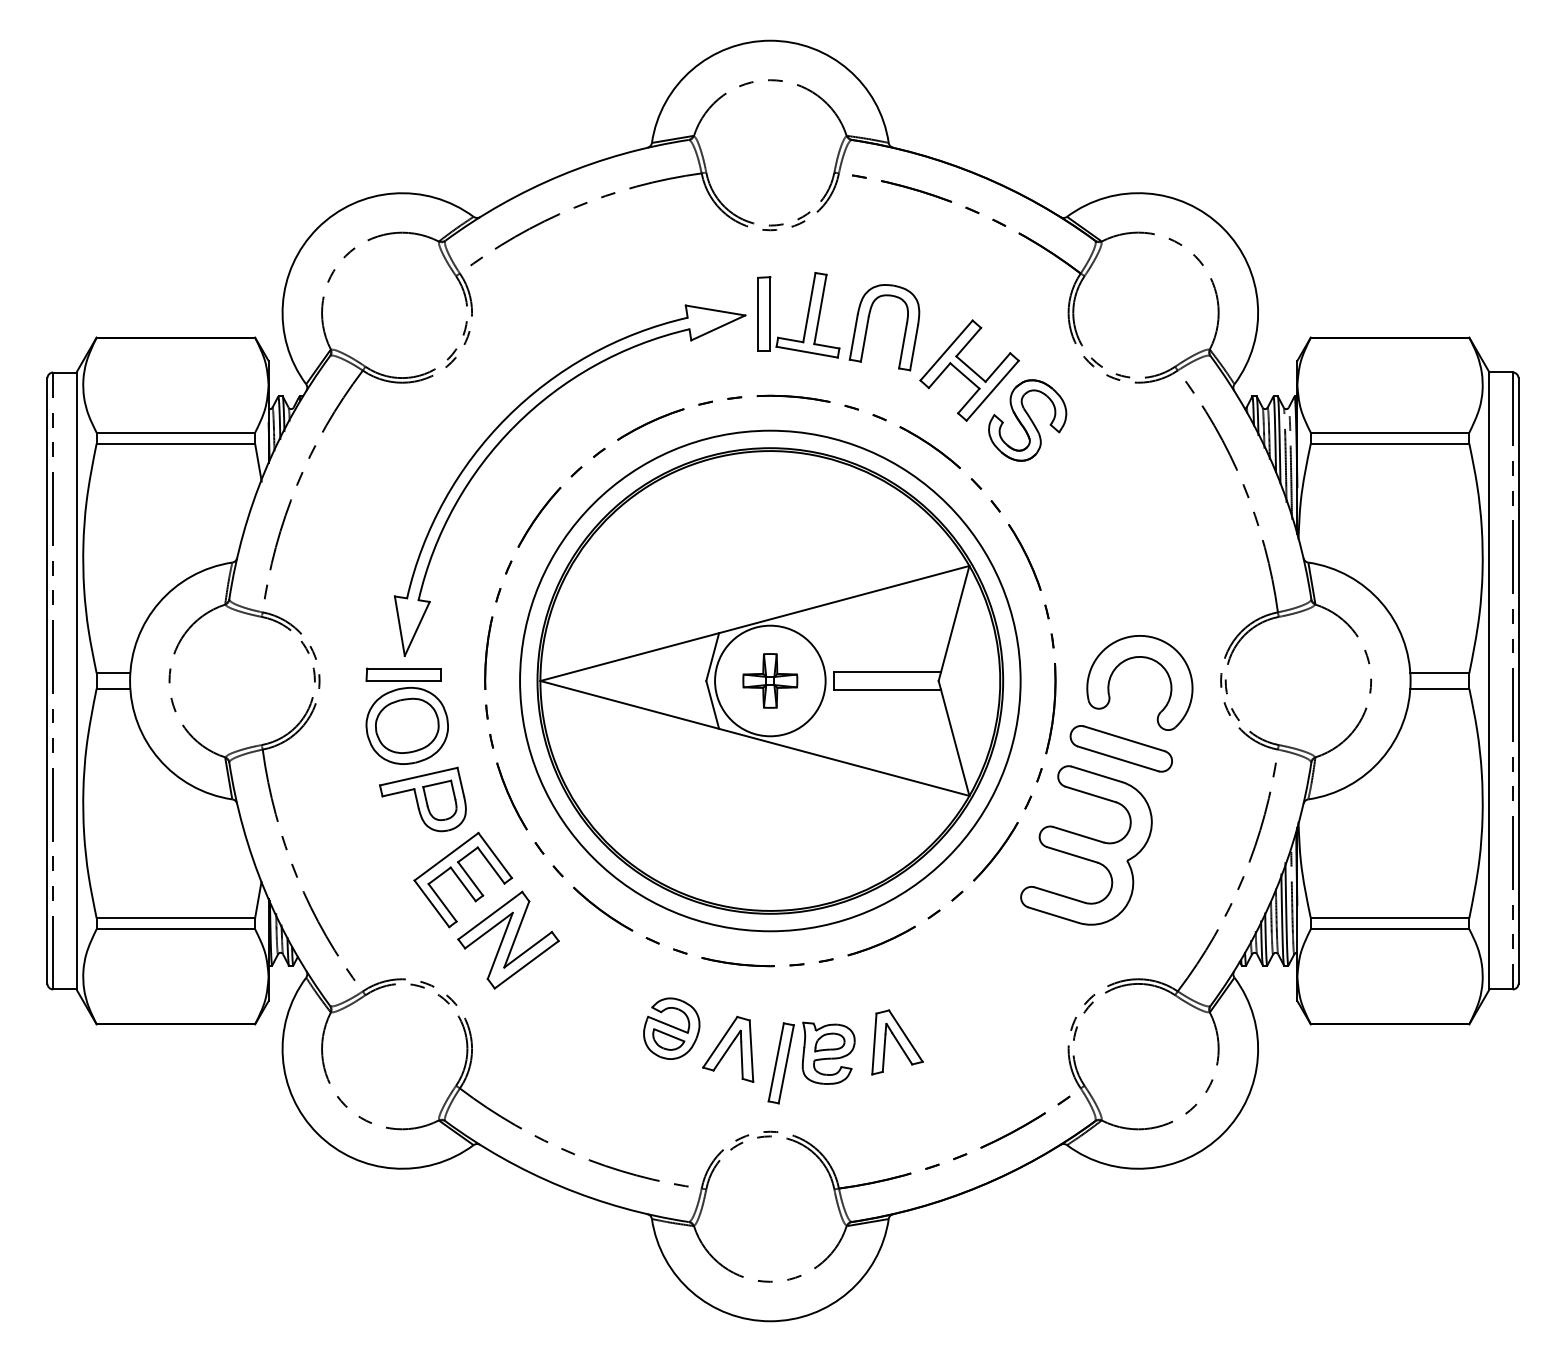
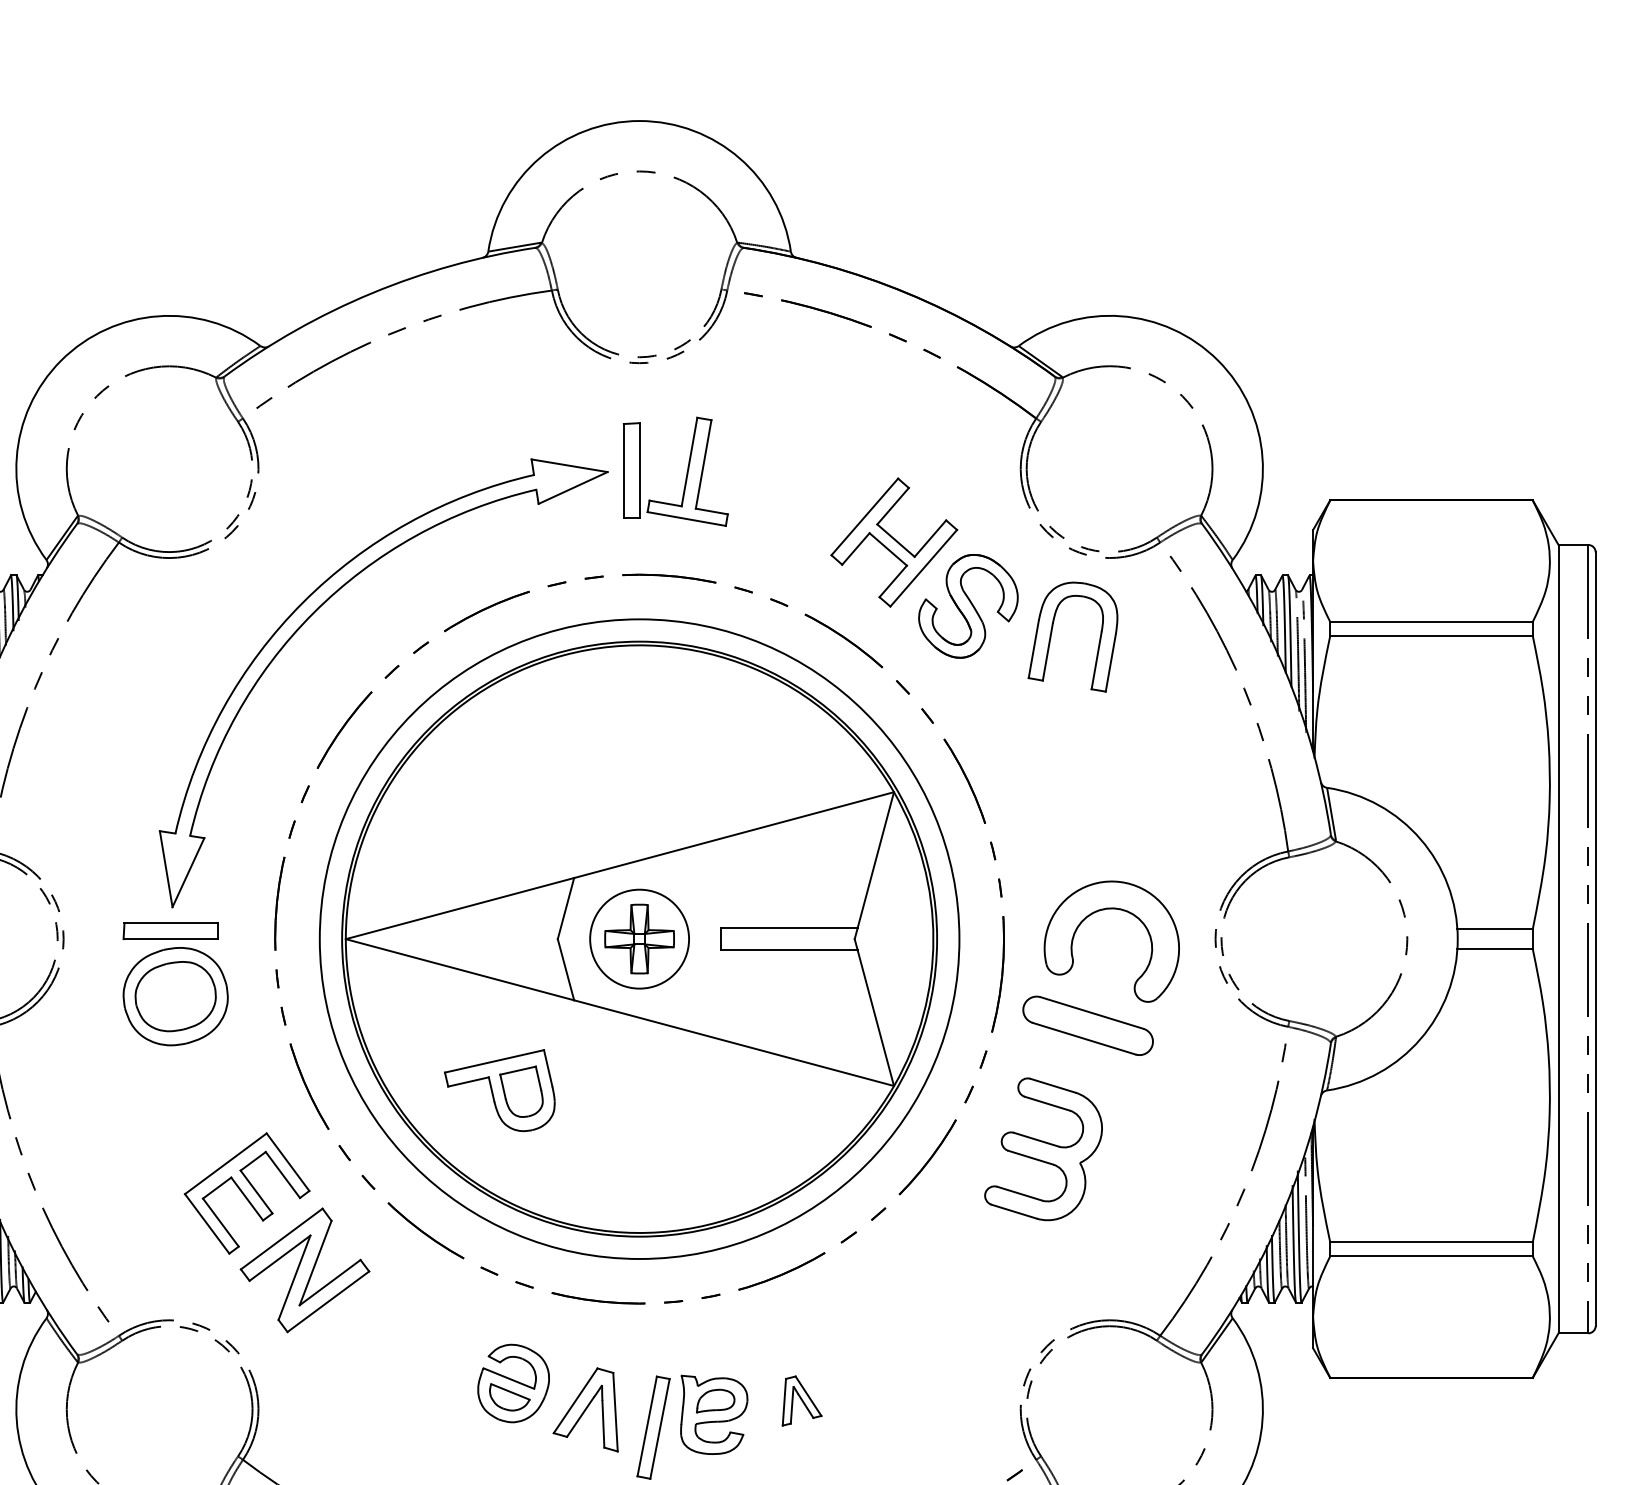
part: (868, 325) -> (1052, 634), moved
circle: (770, 680) -> (639, 938), size x0.7
part: (422, 799) -> (499, 1090), moved
part: (1086, 845) -> (1043, 1149), size x0.7
part: (897, 1042) -> (802, 1401), size x0.6

